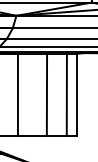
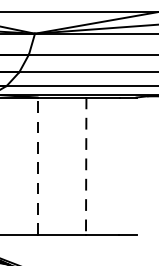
line: (17, 94) -> (36, 165), solid -> dashed
line: (66, 94) -> (118, 165), removed
line: (76, 94) -> (135, 165), removed
line: (46, 95) -> (85, 167), solid -> dashed

